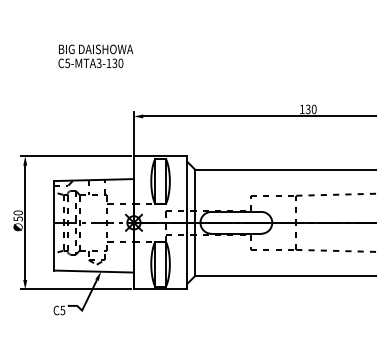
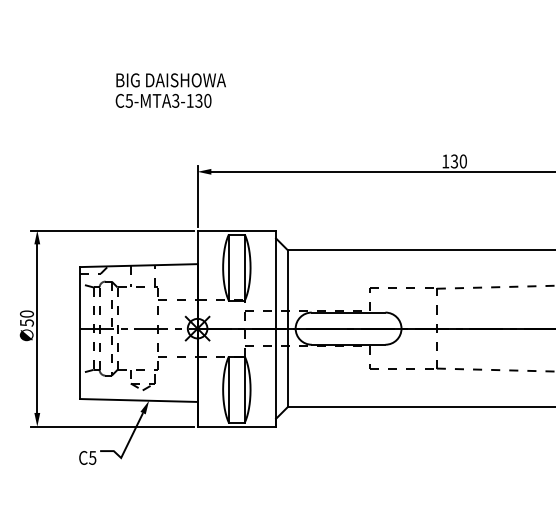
text: (95, 56) -> (170, 90), moved

